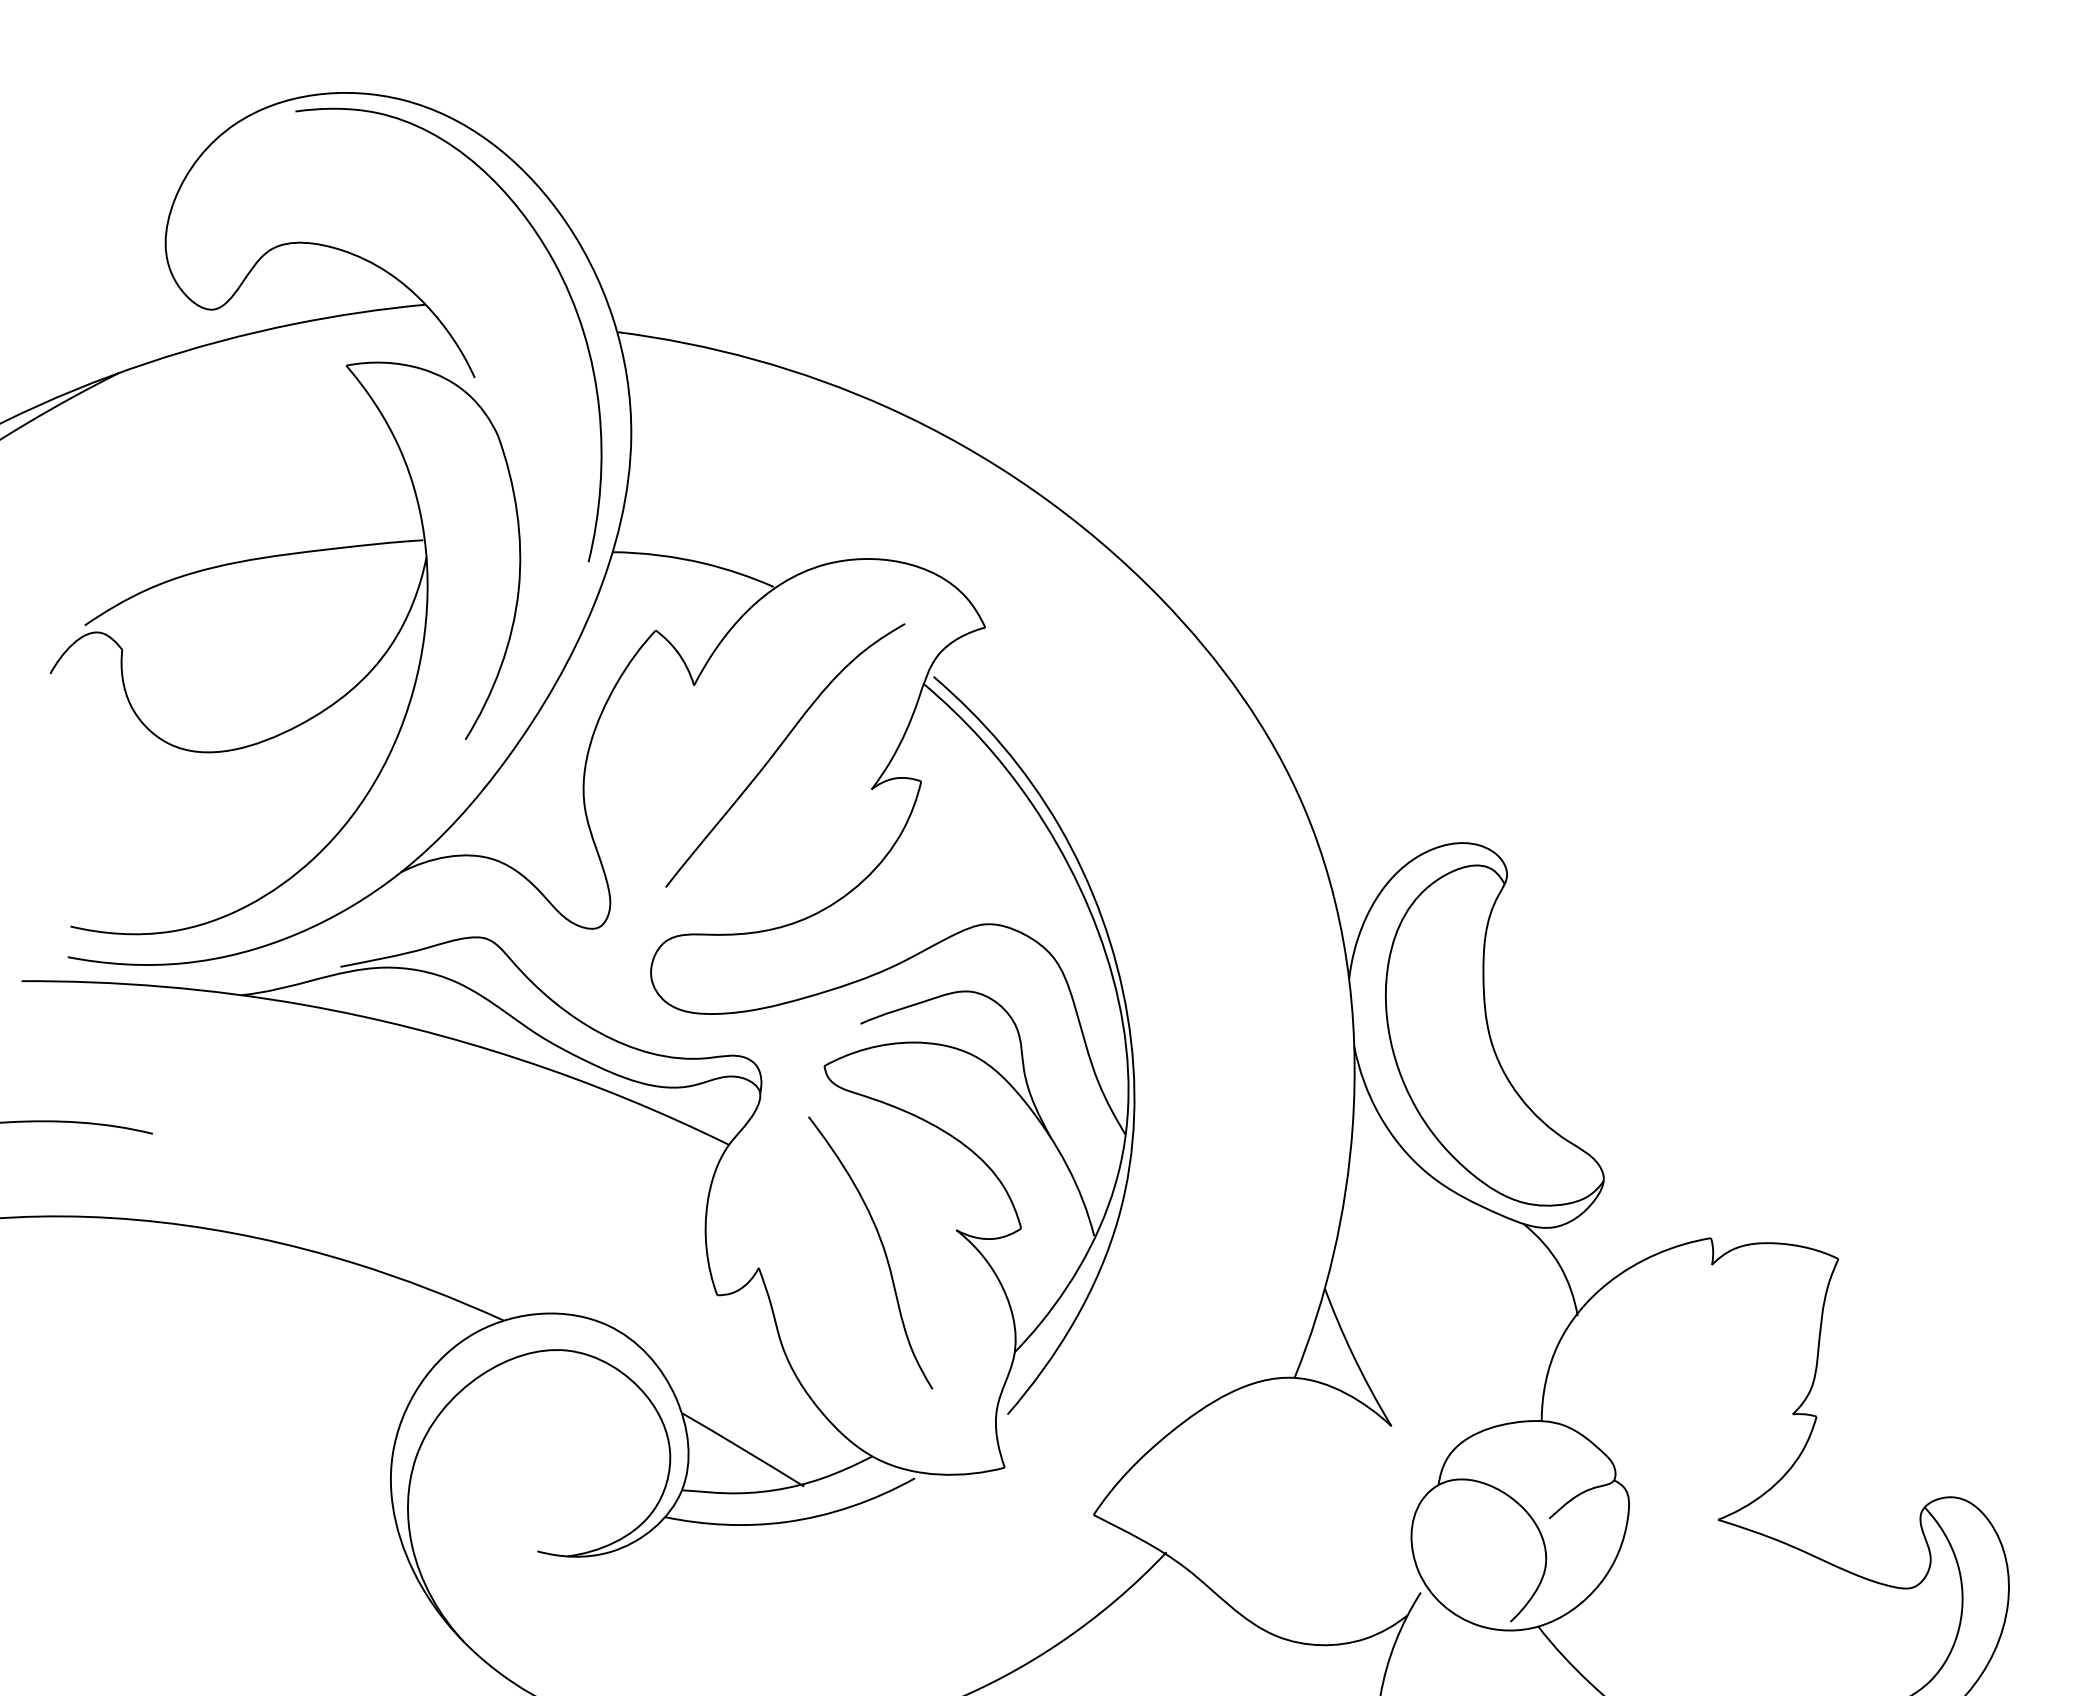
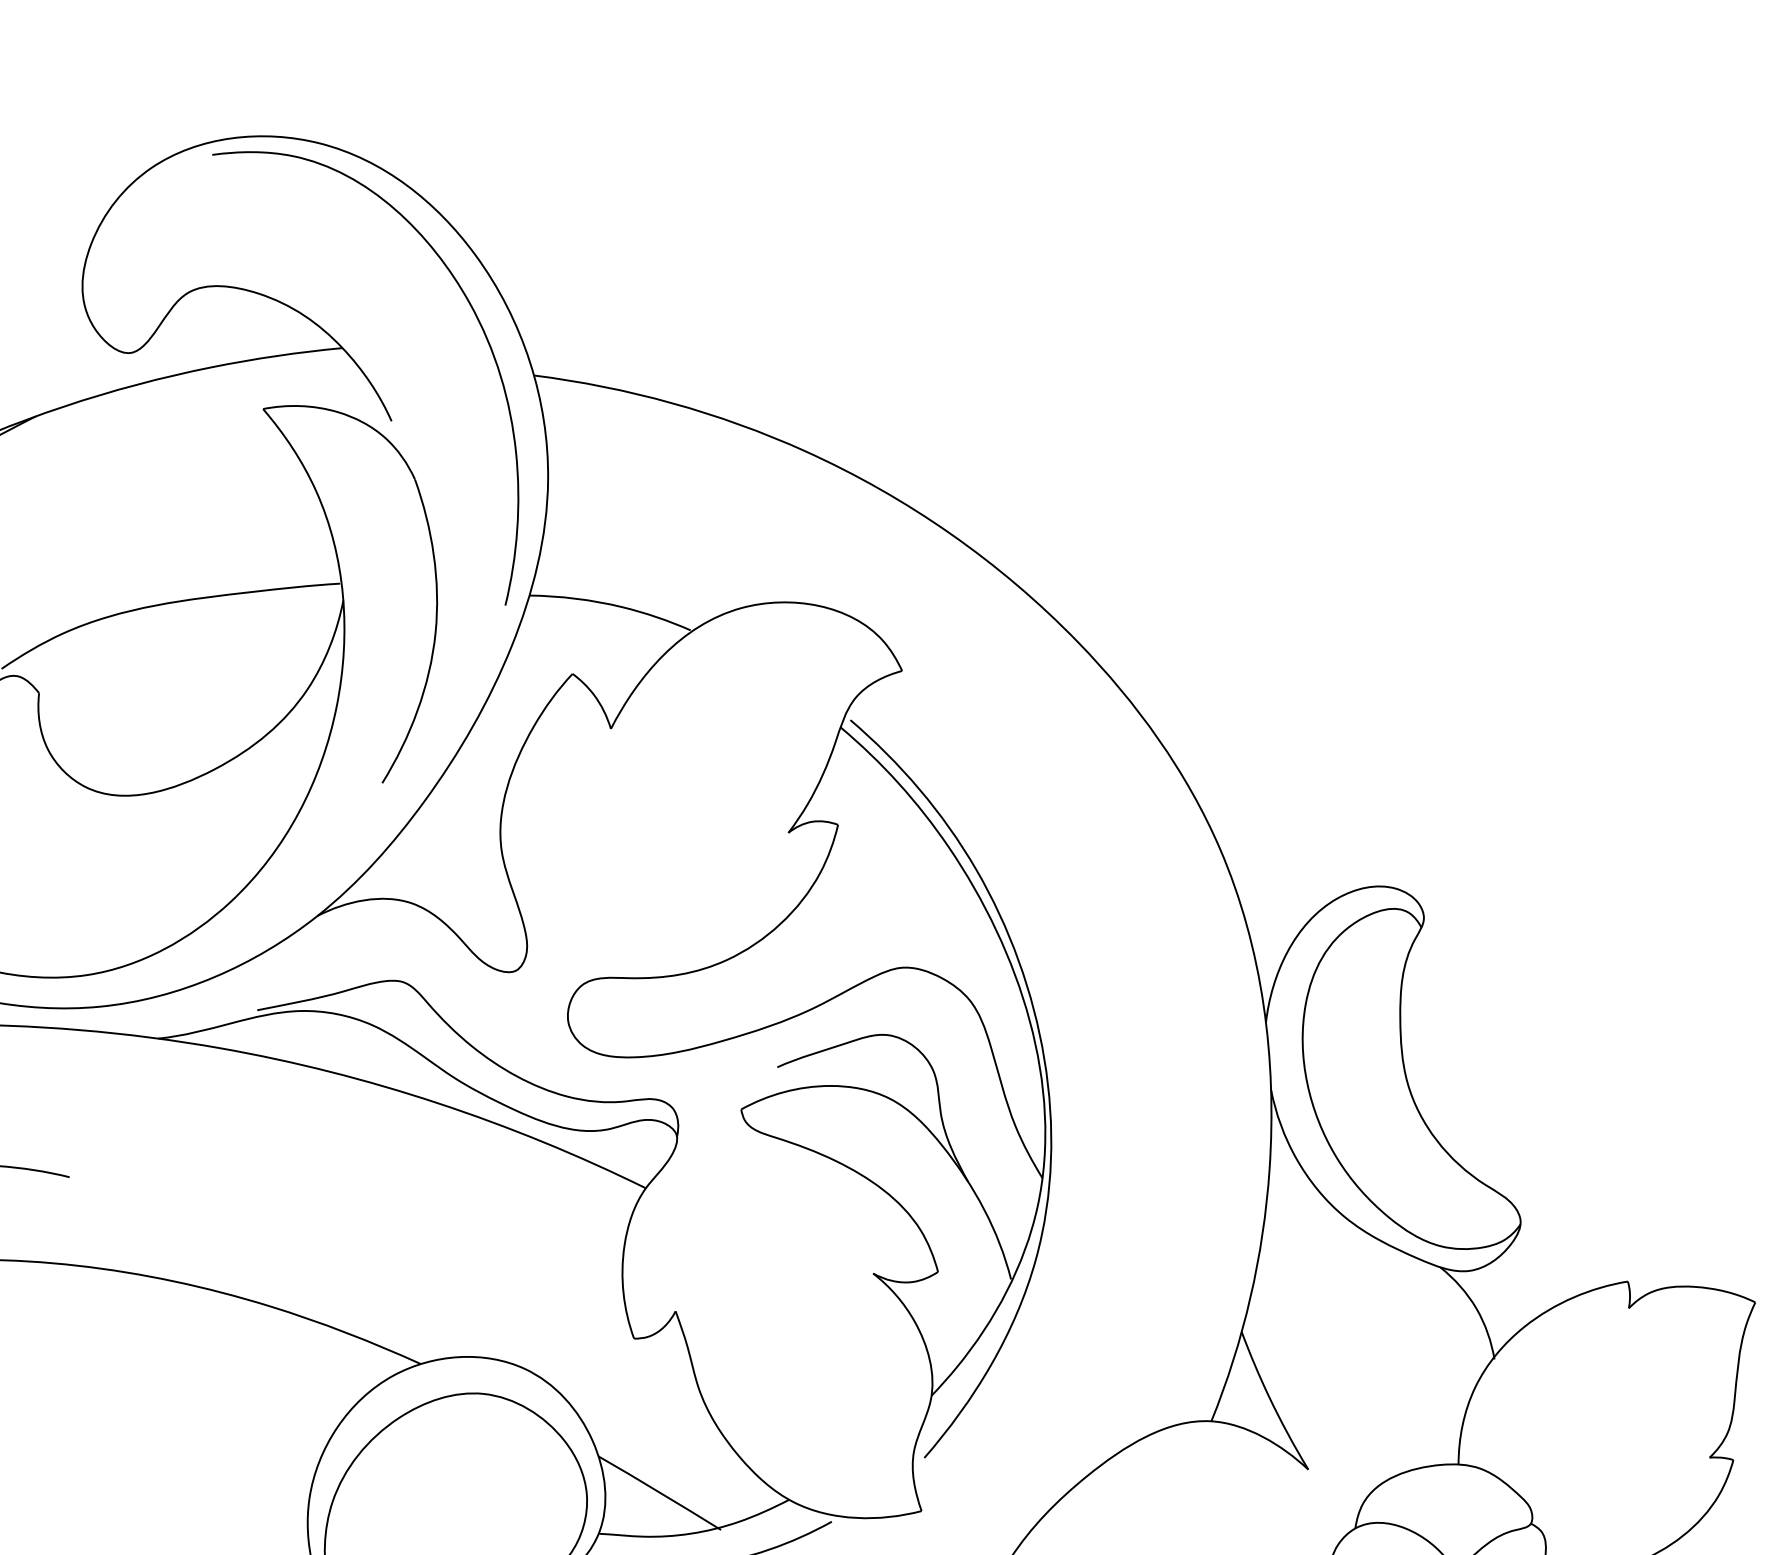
curve: (777, 751) -> (694, 794), removed
curve: (882, 1247) -> (799, 1290), removed

